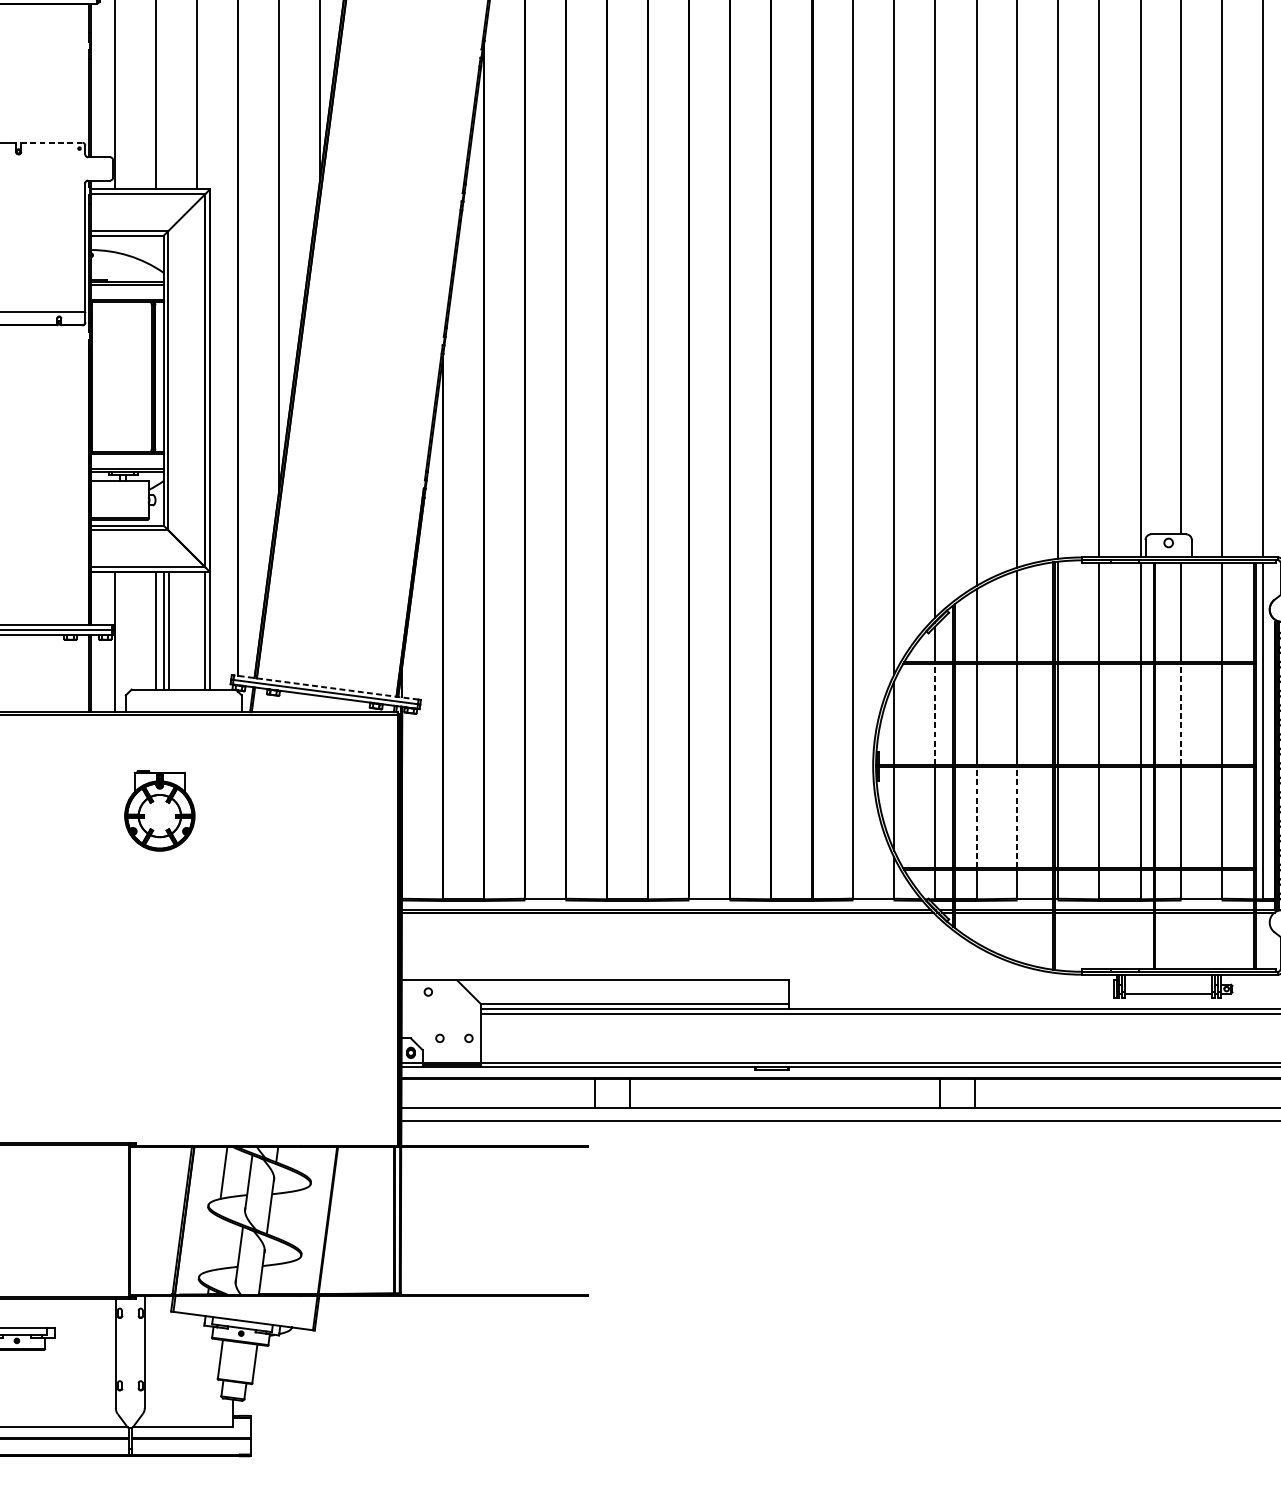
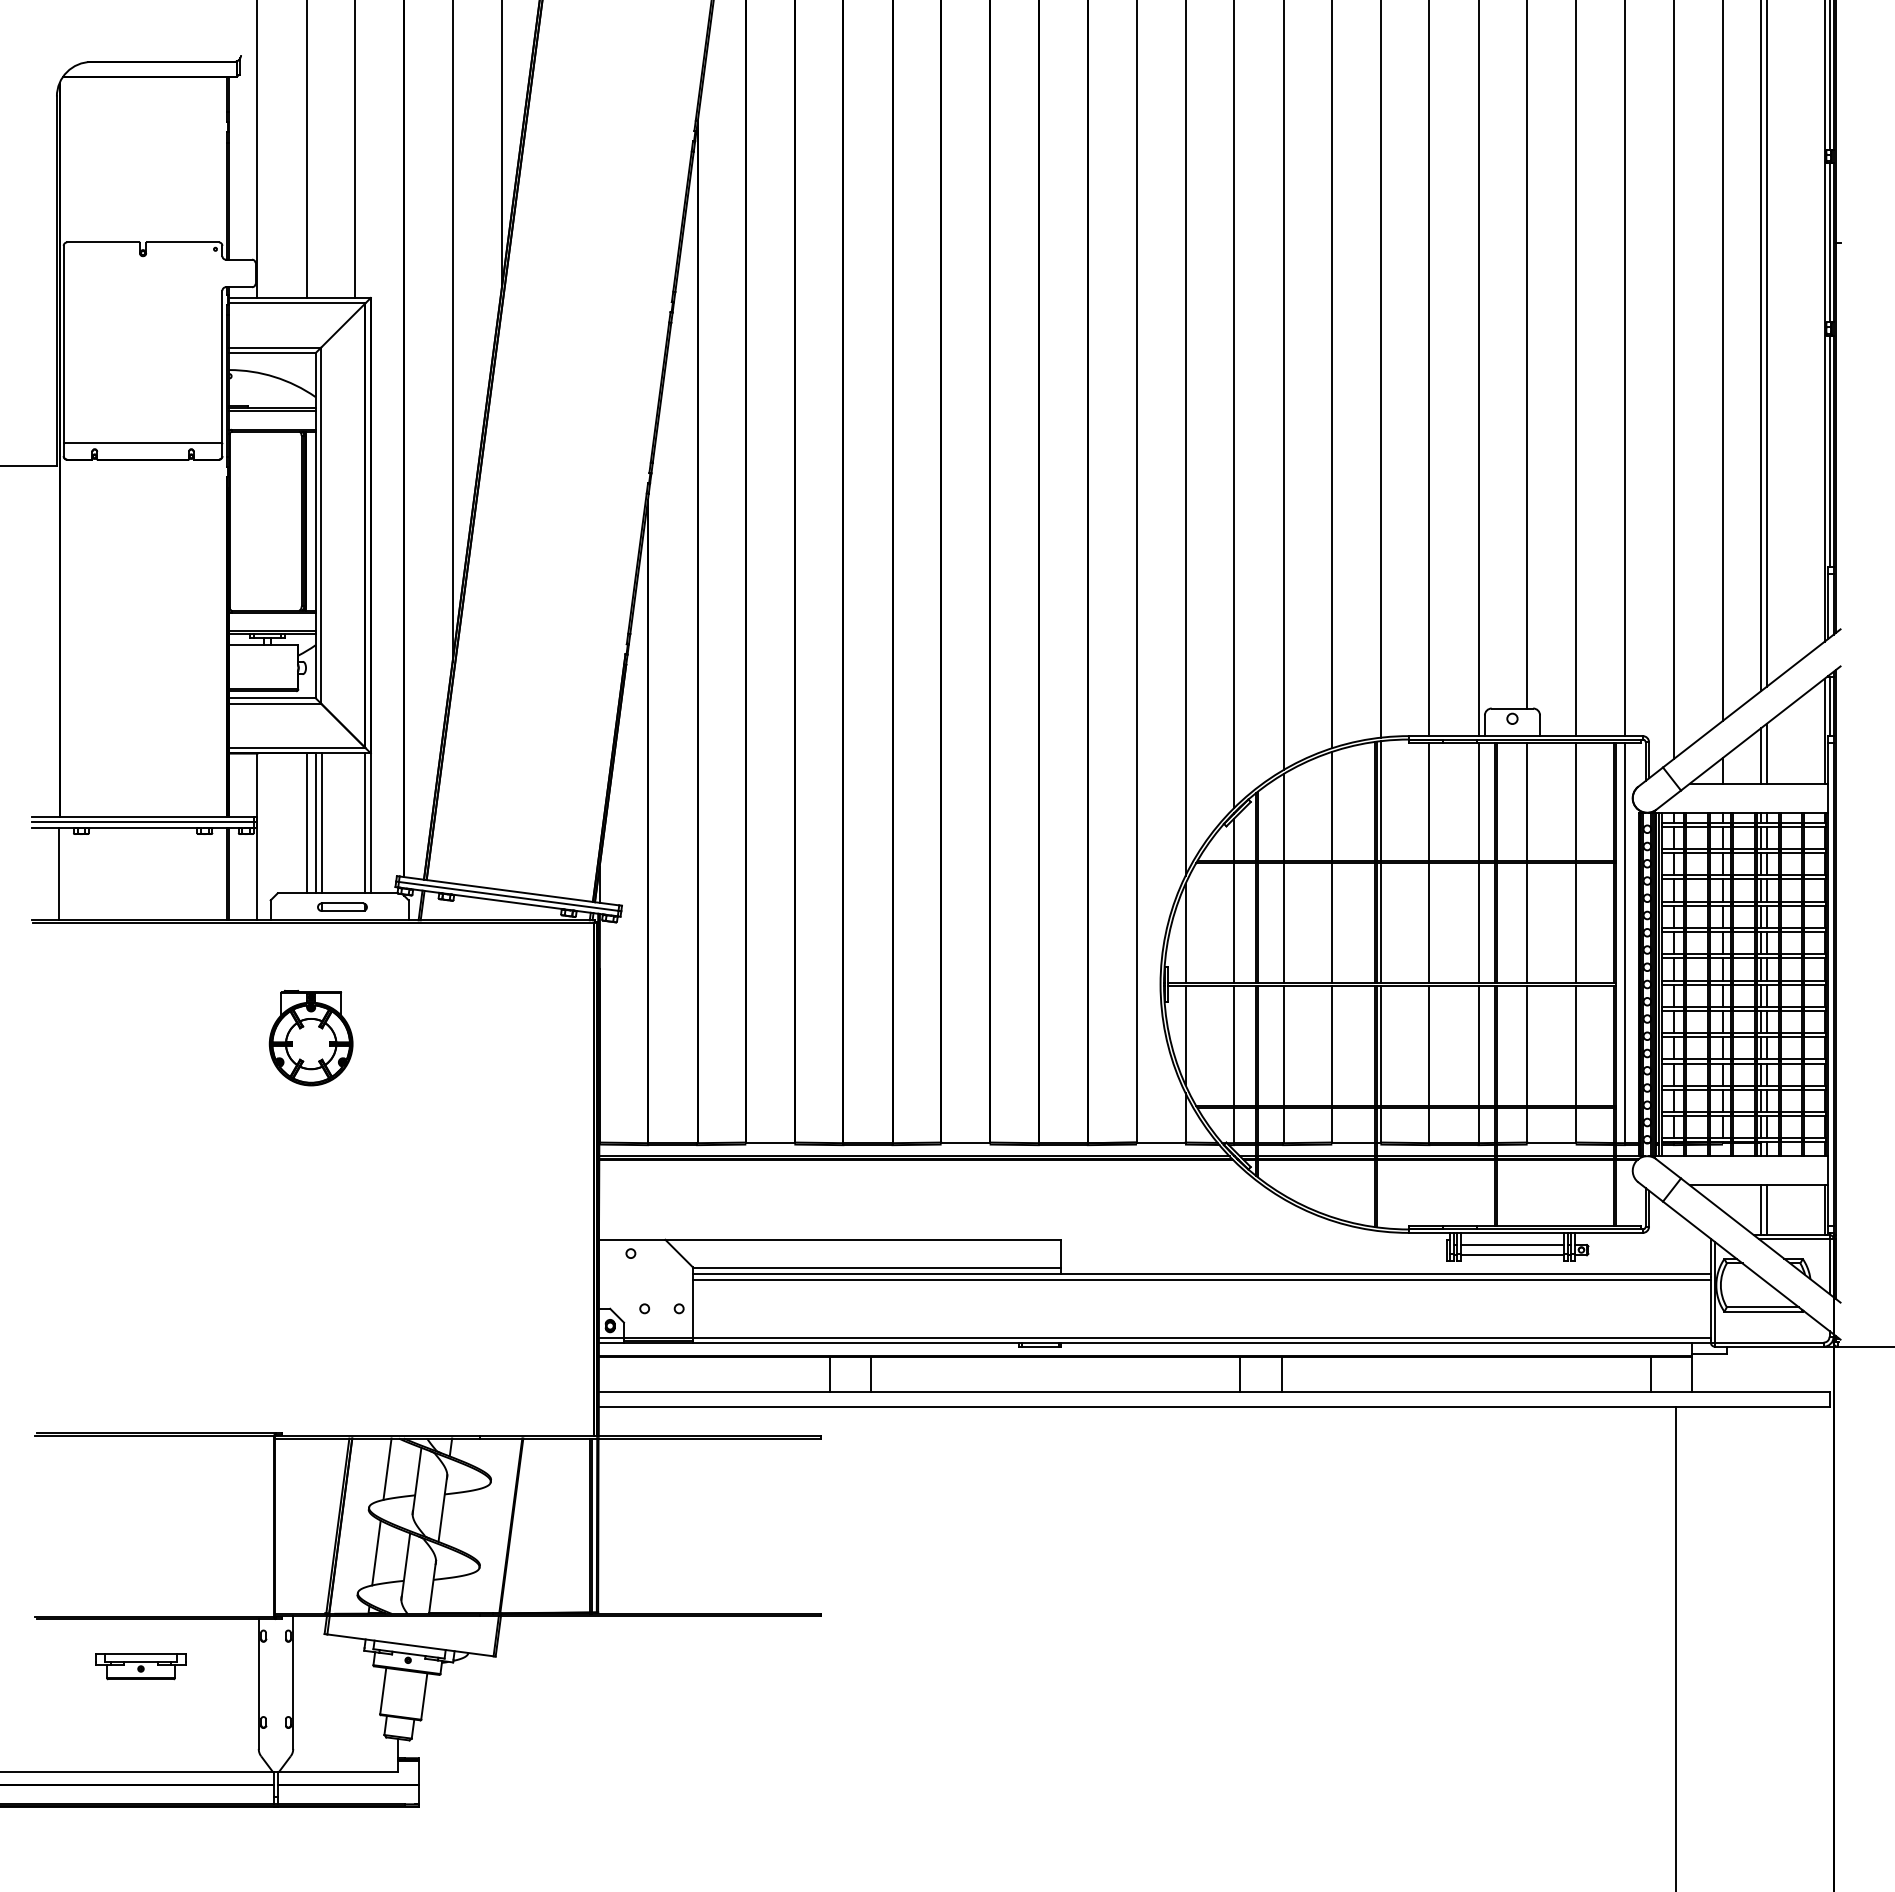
line: (51, 142) -> (182, 242), dashed -> solid
line: (326, 687) -> (509, 890), dashed -> solid
part: (186, 700) -> (342, 906), added
line: (934, 713) -> (1233, 922), dashed -> solid
line: (1181, 713) -> (1527, 922), dashed -> solid
line: (976, 817) -> (1283, 1045), dashed -> solid
line: (1016, 817) -> (1331, 1045), dashed -> solid
line: (1168, 984) -> (1512, 1244), added
line: (214, 1243) -> (376, 1552), added

